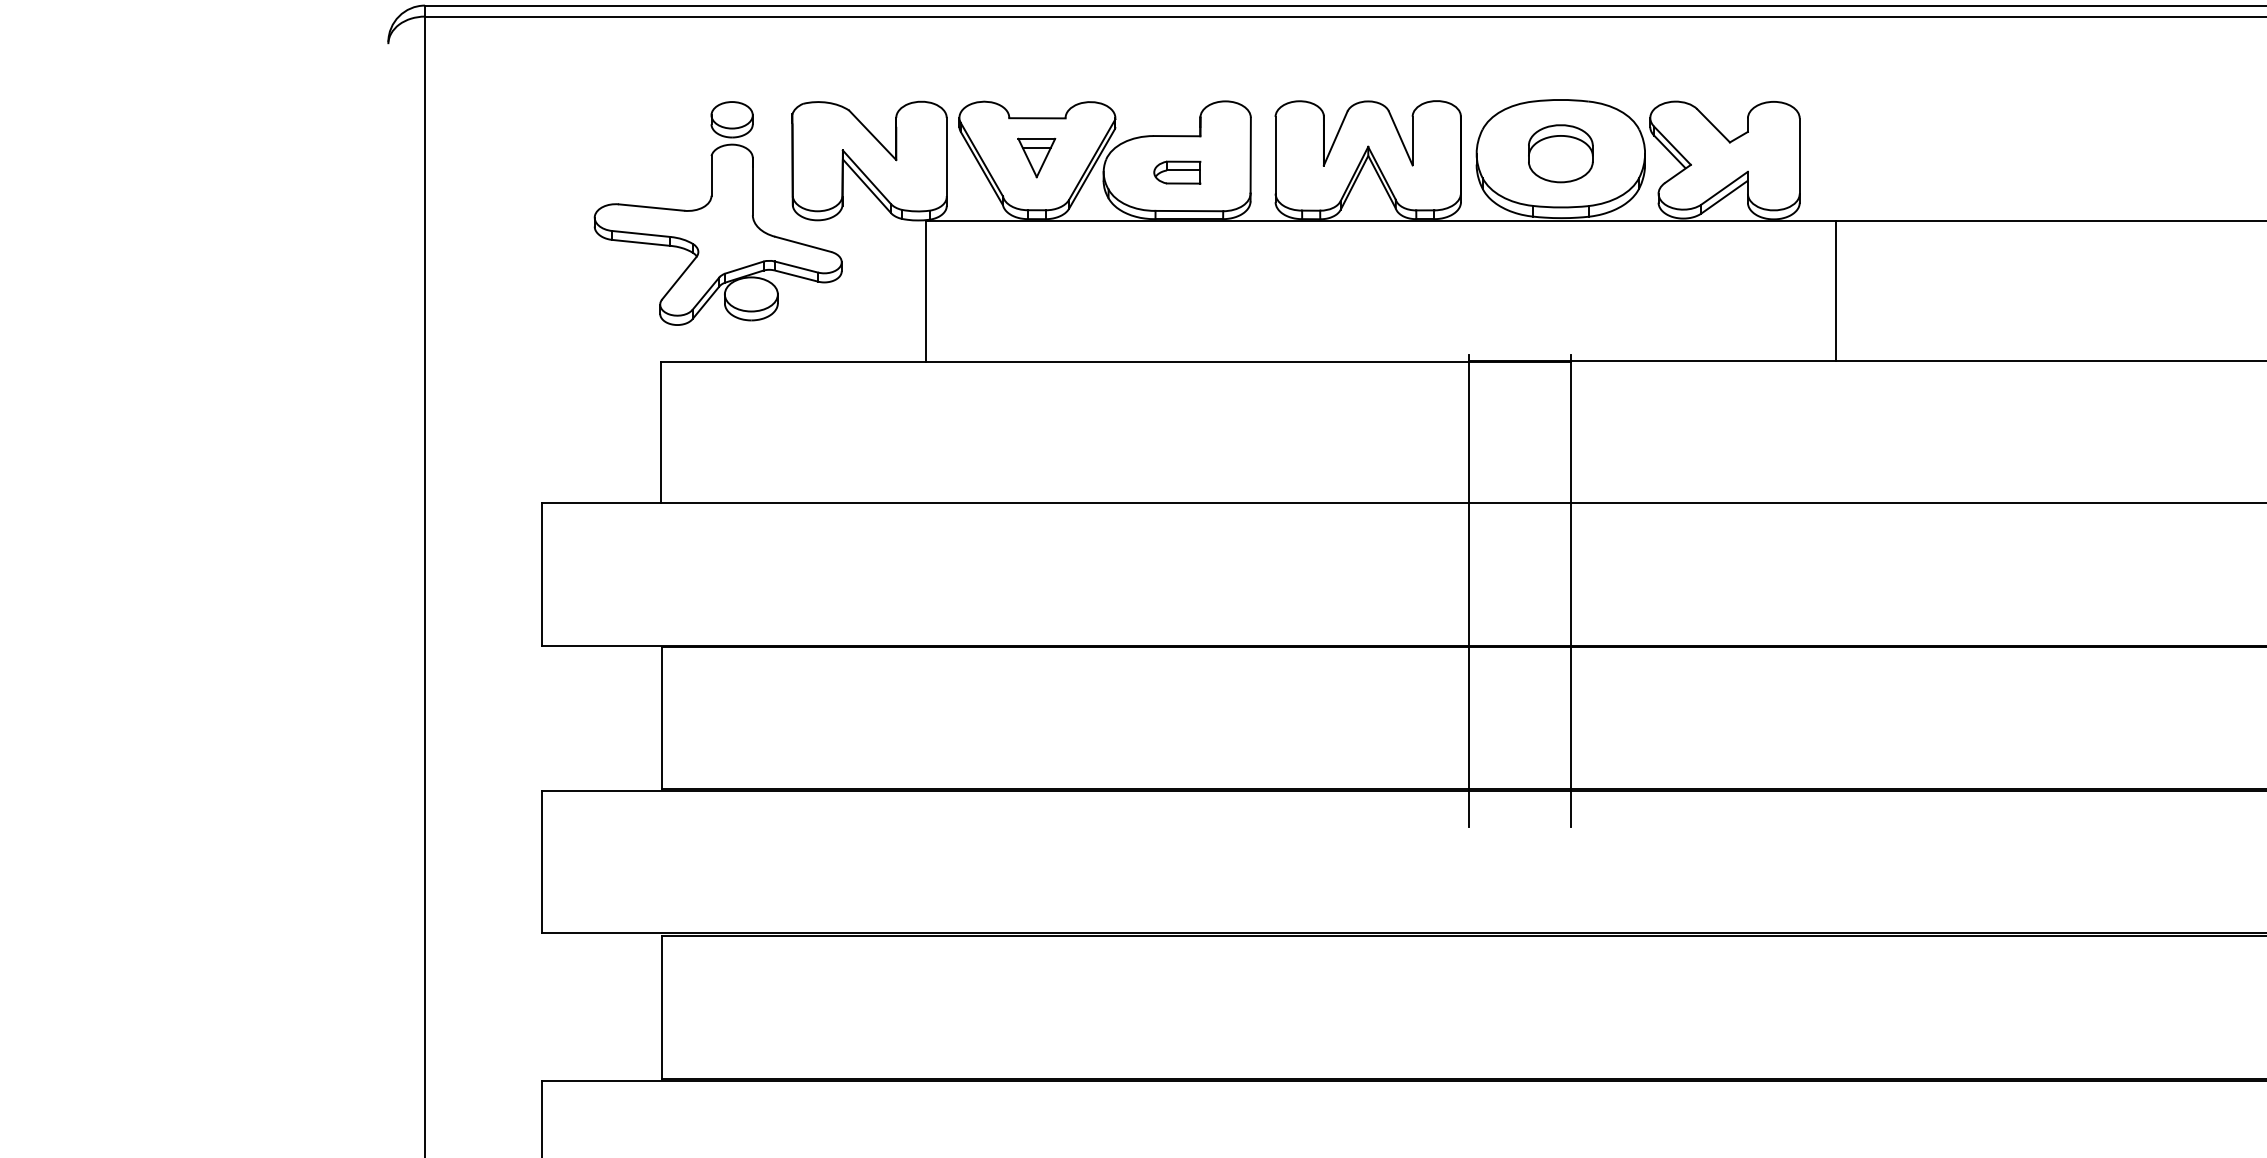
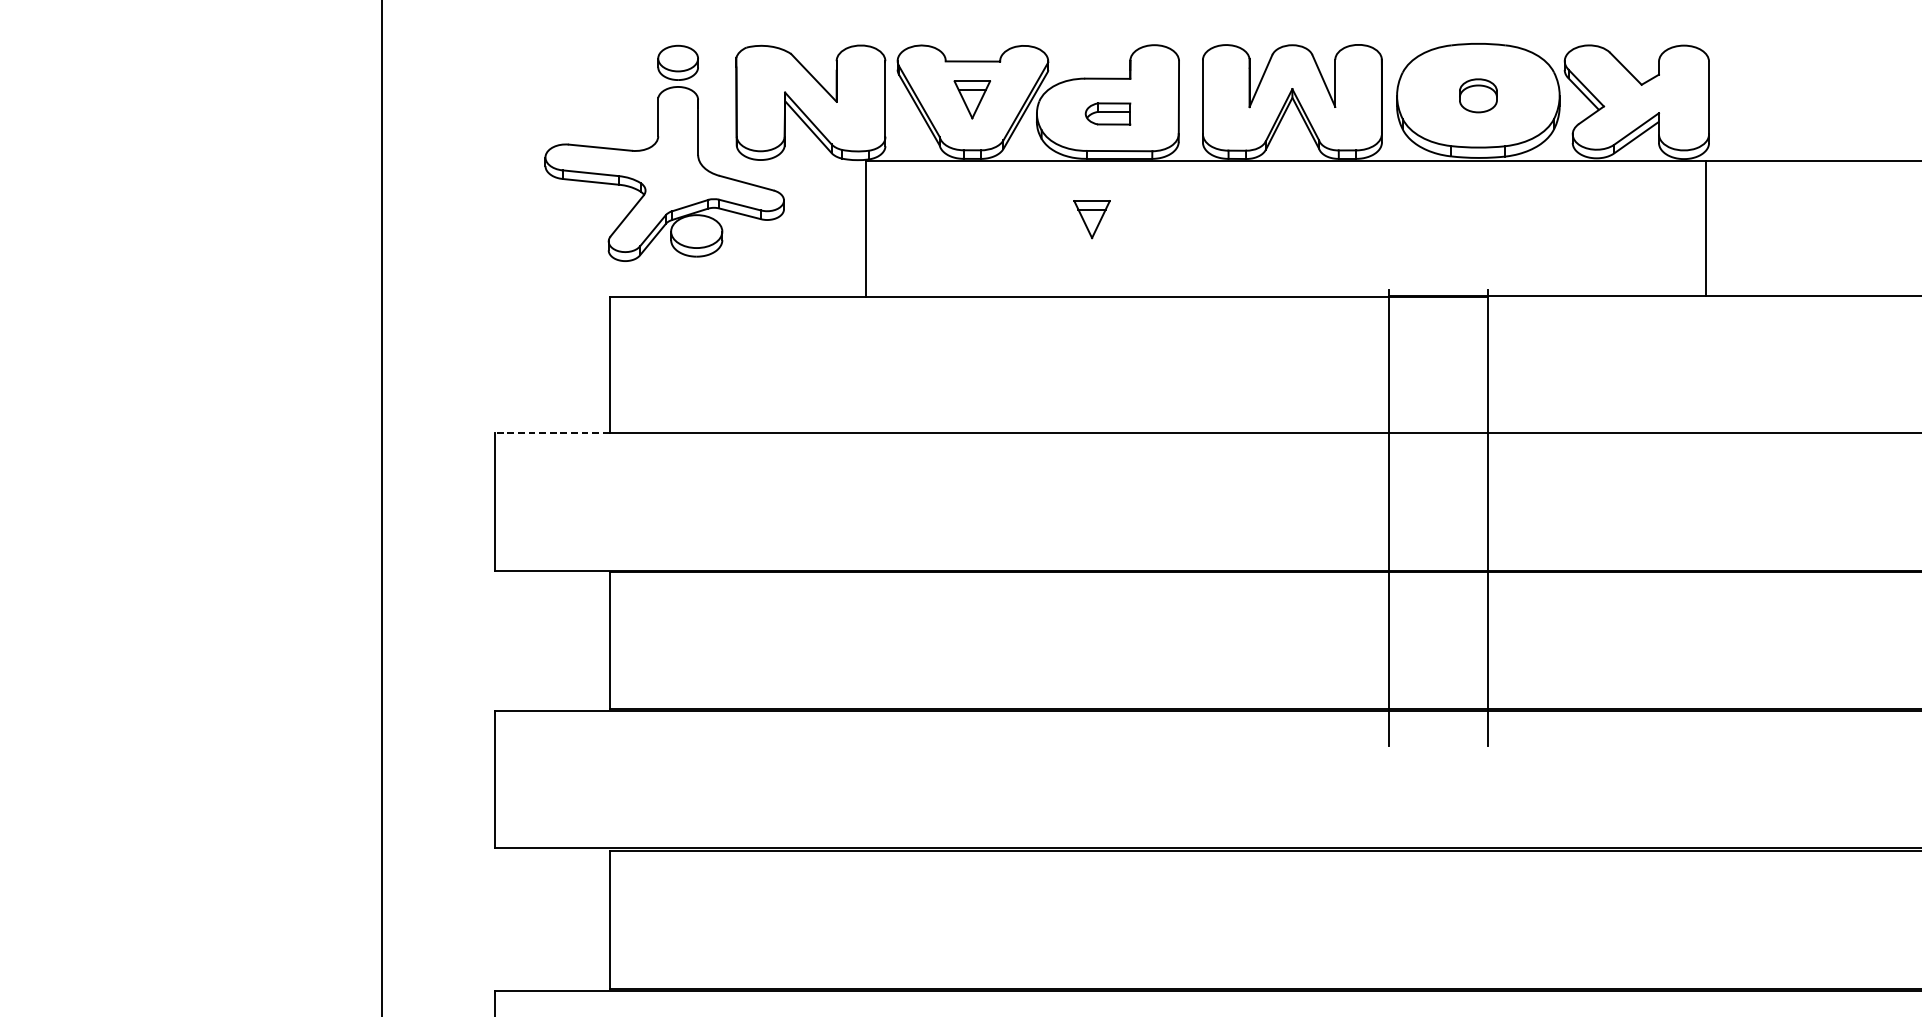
part: (1560, 153) -> (1478, 95), size x0.6
part: (1160, 281) -> (1091, 219), added
line: (1836, 290) -> (1705, 227), moved
line: (601, 503) -> (552, 433), solid -> dashed

